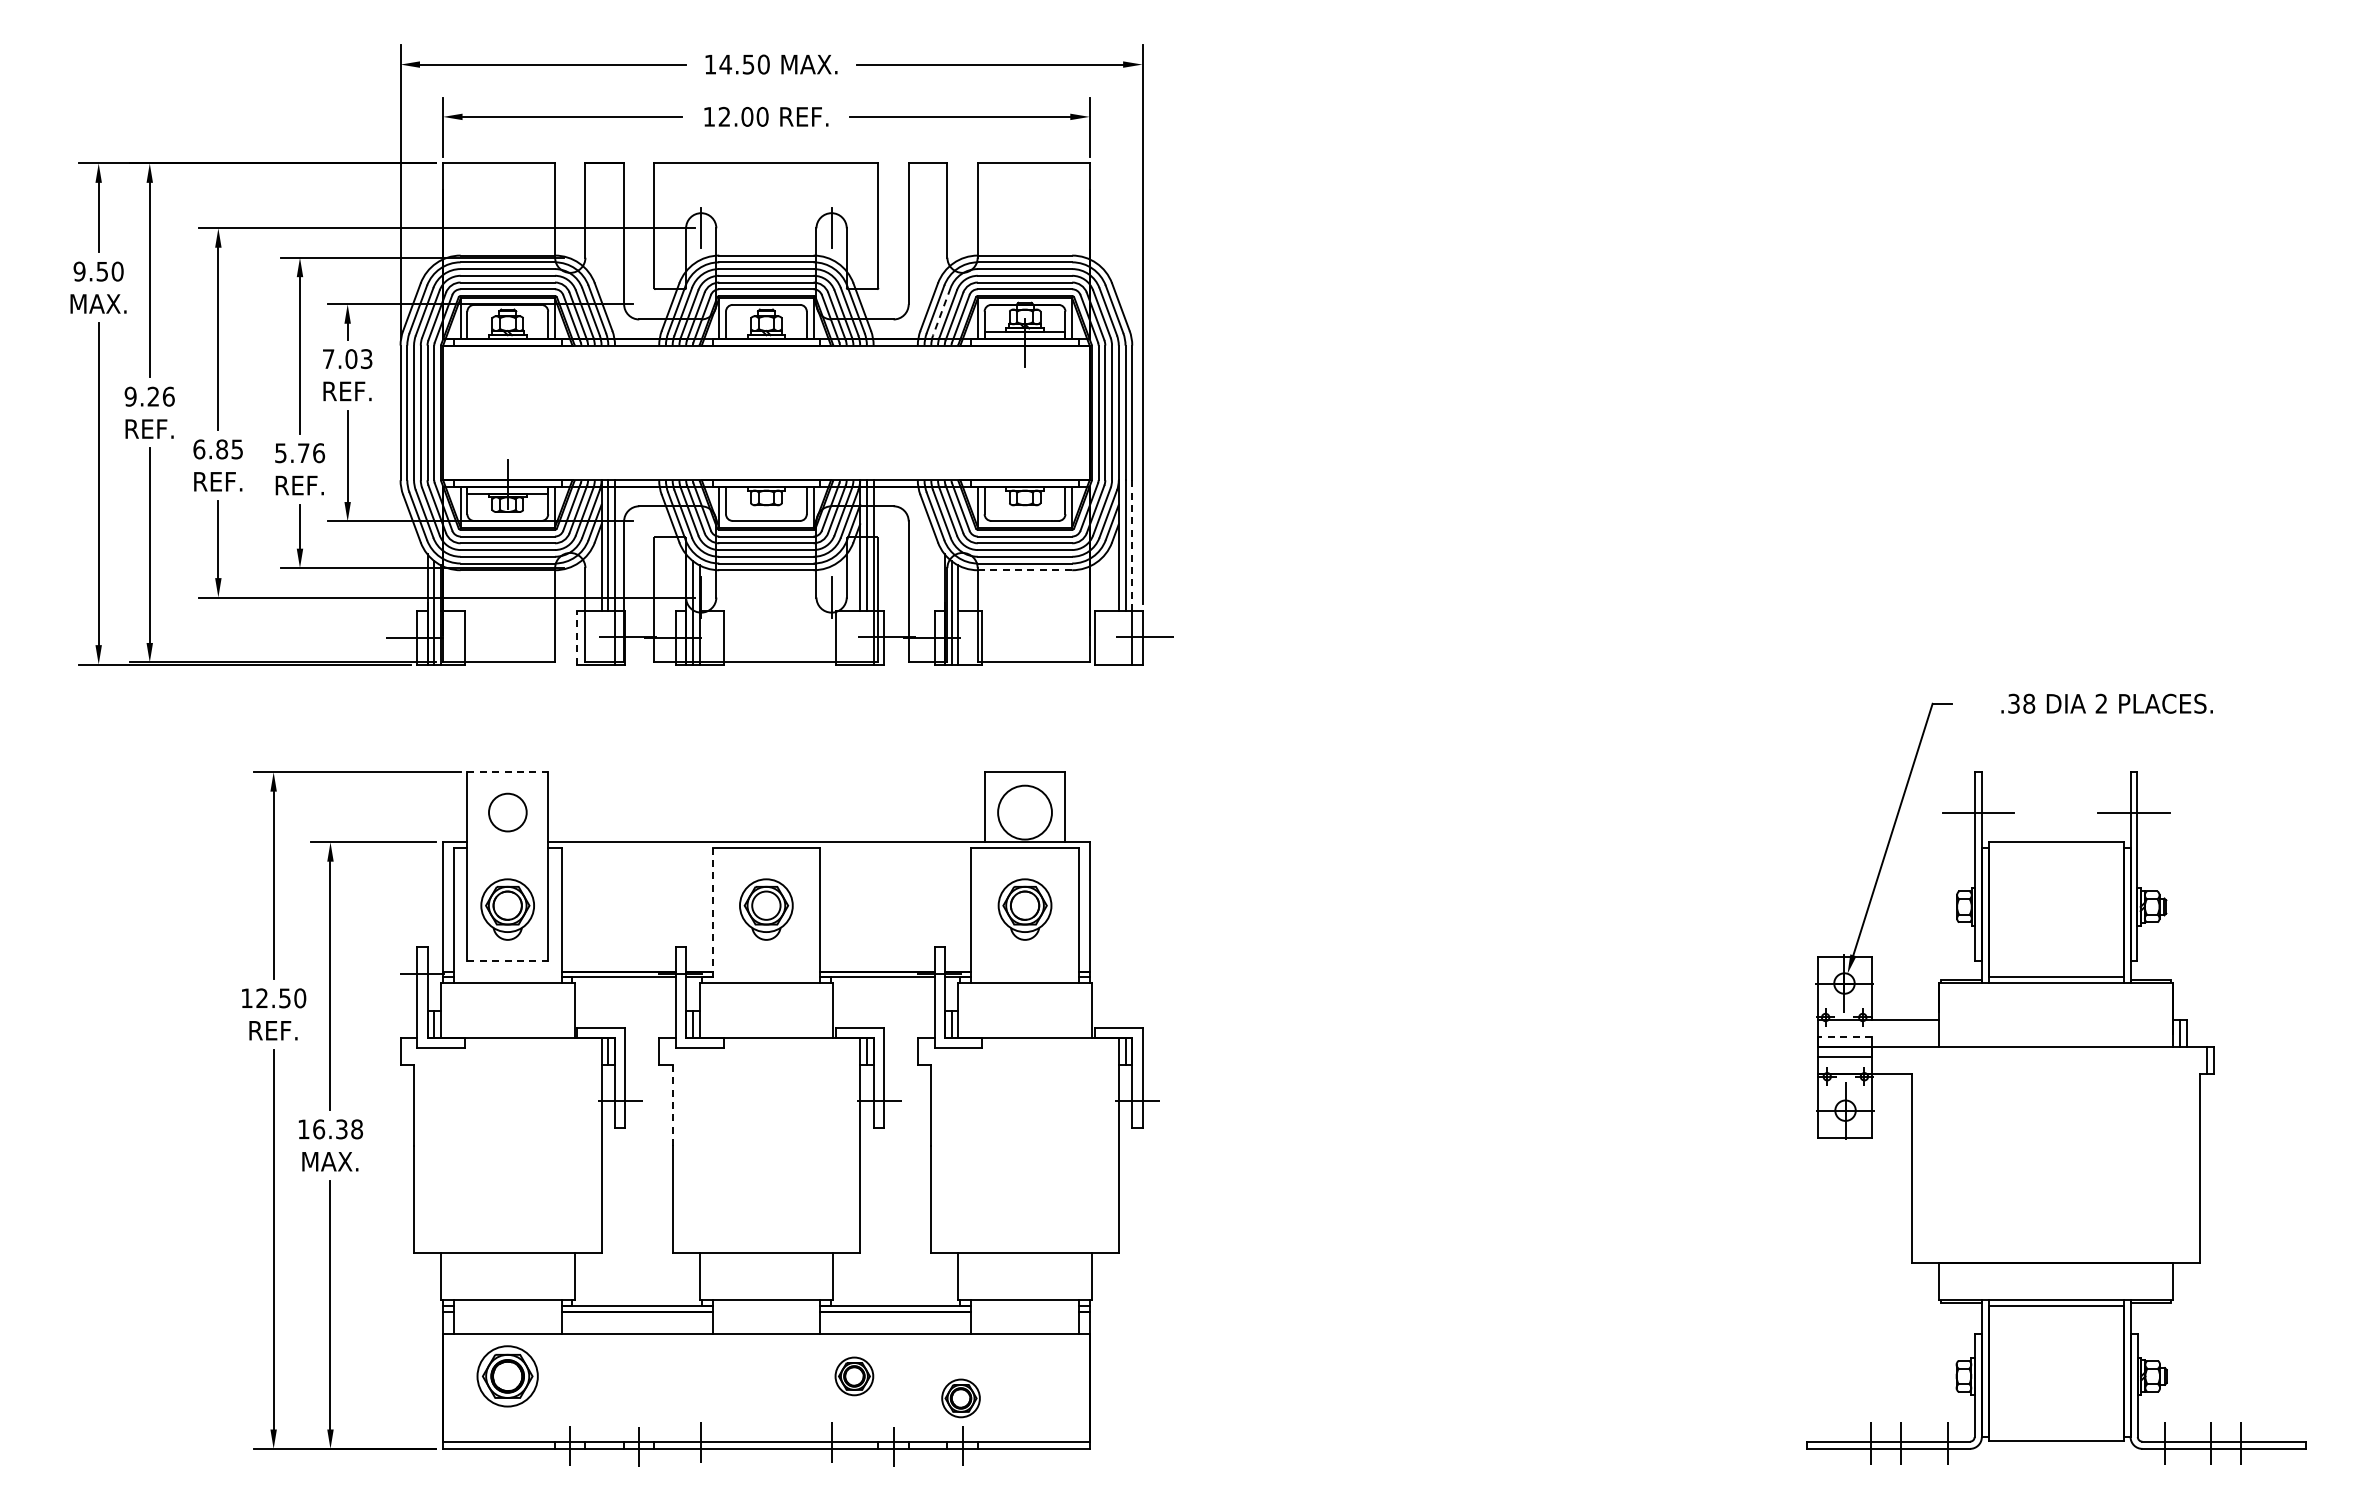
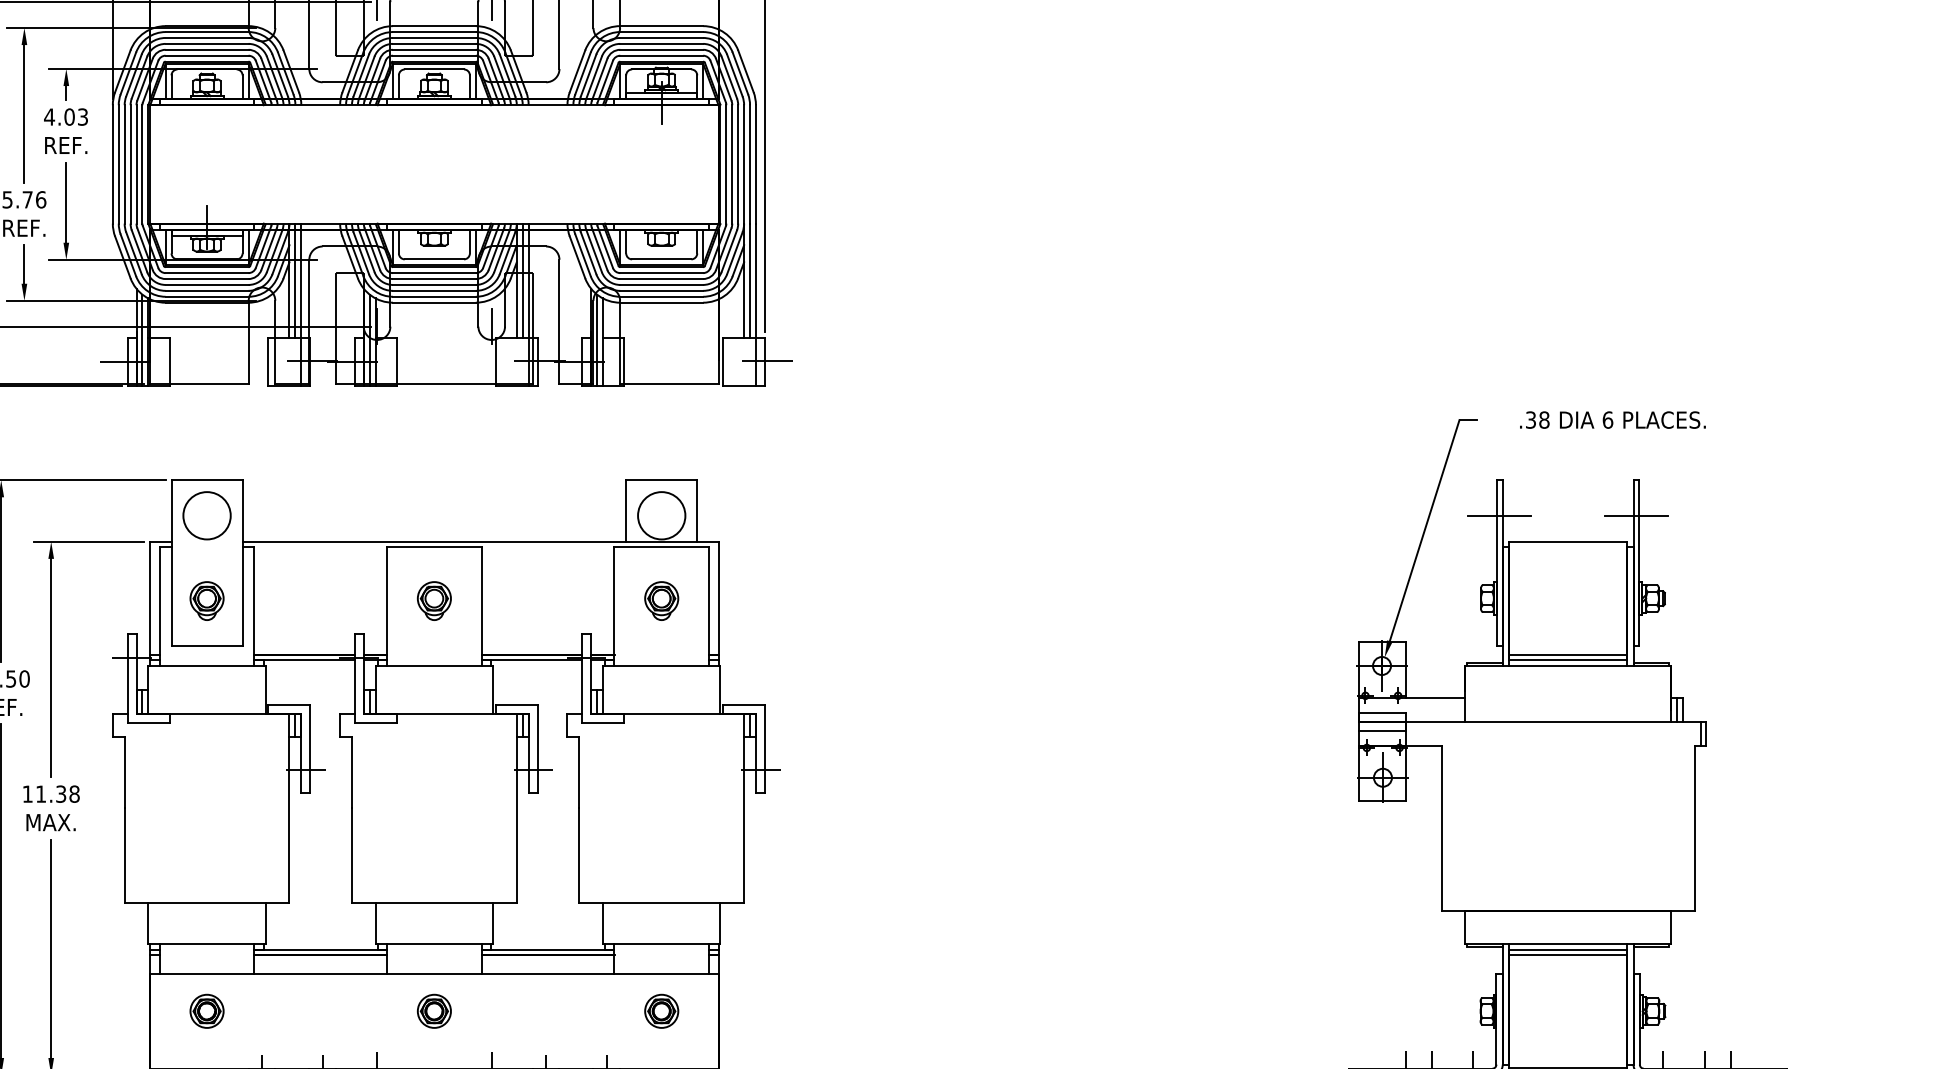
line: (941, 312) -> (588, 76), dashed -> solid
text: (328, 358) -> (49, 116), 7.03 -> 4.03
line: (1132, 545) -> (756, 280), dashed -> solid
line: (1025, 570) -> (662, 302), dashed -> solid
line: (577, 637) -> (268, 361), dashed -> solid
text: (2101, 703) -> (1607, 419), 2 -> 6
line: (508, 772) -> (207, 480), dashed -> solid
circle: (507, 812) -> (206, 515), size x1.43
part: (507, 909) -> (206, 600), size x0.71
part: (766, 909) -> (434, 600), size x0.71
part: (1024, 909) -> (661, 600), size x0.71
line: (712, 915) -> (387, 606), dashed -> solid
line: (508, 960) -> (207, 645), dashed -> solid
line: (2055, 971) -> (1567, 655), added
line: (1845, 1036) -> (1382, 712), dashed -> solid
line: (672, 1105) -> (351, 773), dashed -> solid
text: (319, 1129) -> (41, 794), 16.38 -> 11.38
line: (2055, 1311) -> (1567, 954), added
part: (507, 1376) -> (206, 1011), size x0.62
part: (854, 1376) -> (434, 1011), moved
part: (960, 1398) -> (661, 1011), moved

